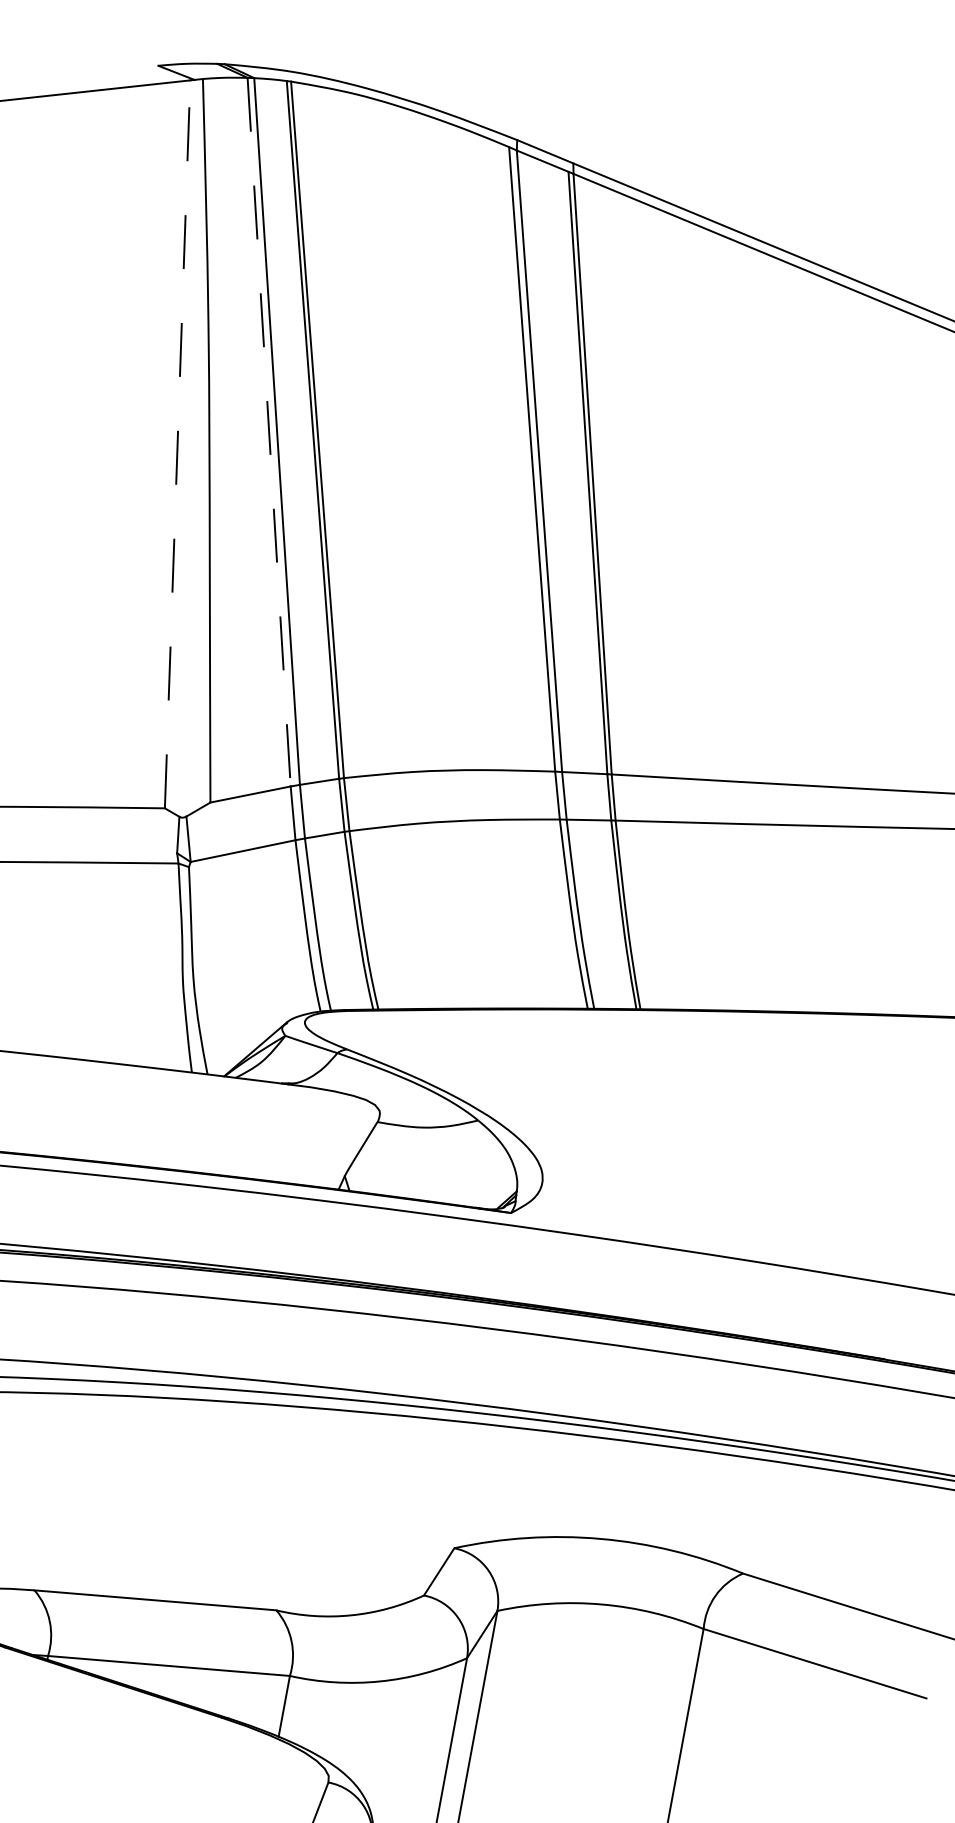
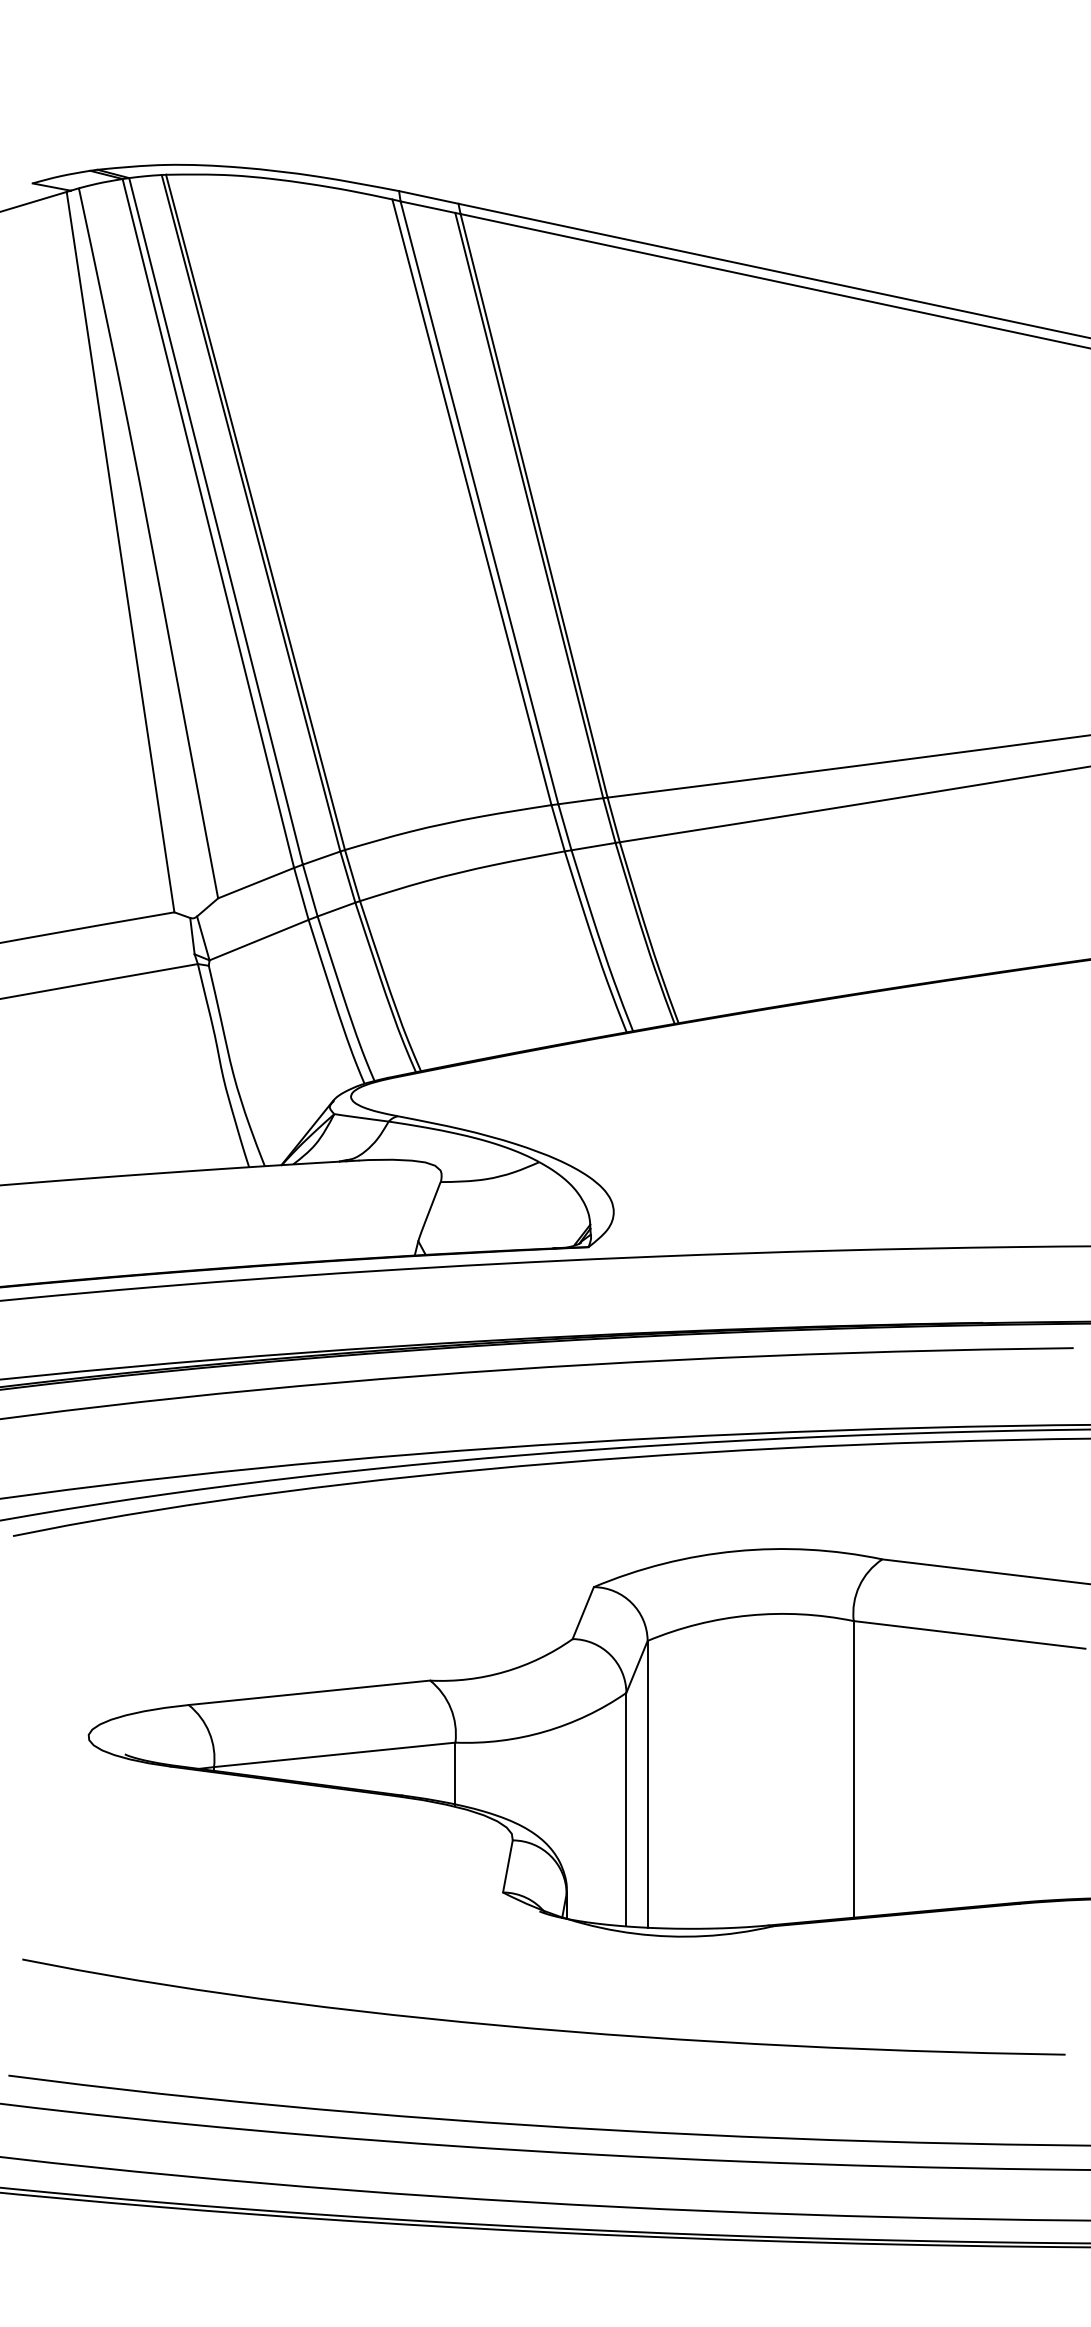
line: (269, 432) -> (208, 523), dashed -> solid
line: (177, 443) -> (120, 551), dashed -> solid

